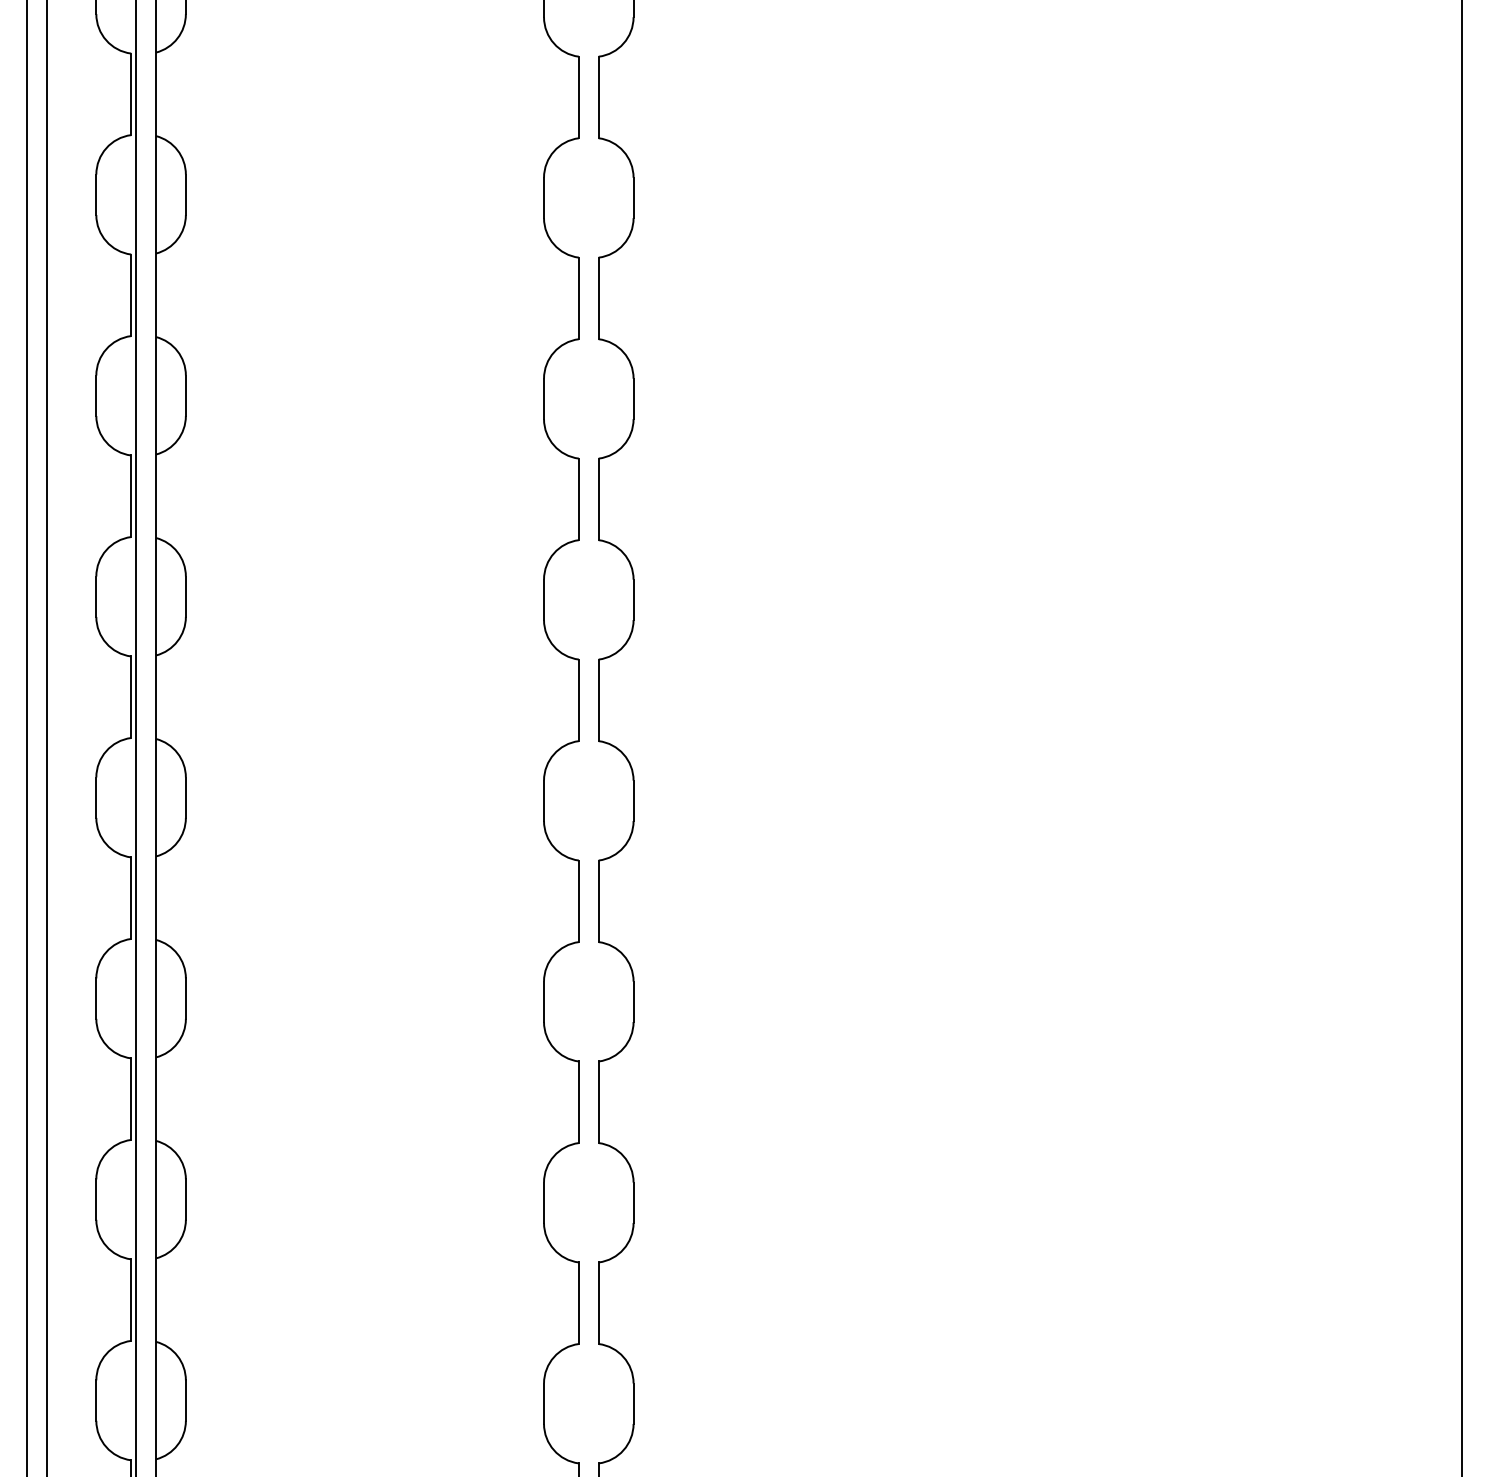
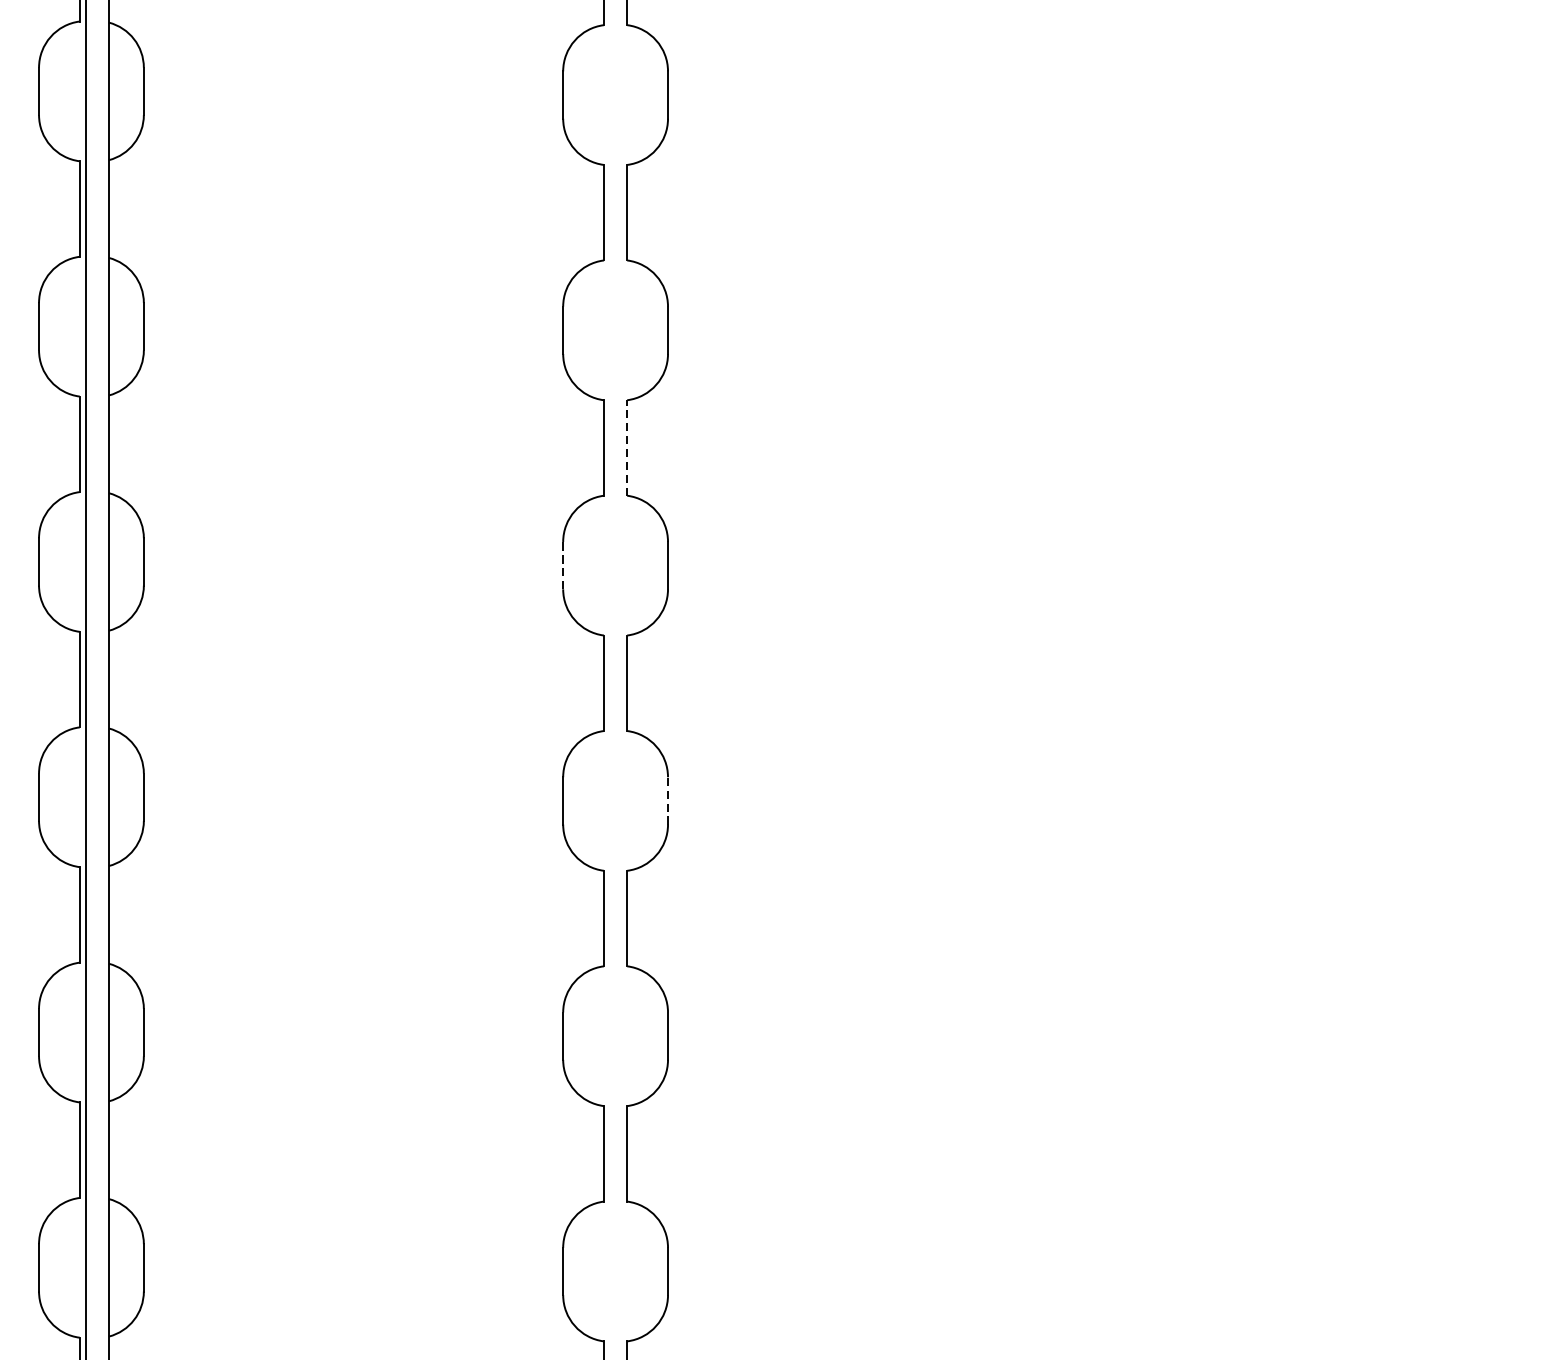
line: (598, 499) -> (626, 448), solid -> dashed
line: (544, 599) -> (563, 565), solid -> dashed
line: (633, 800) -> (667, 800), solid -> dashed

